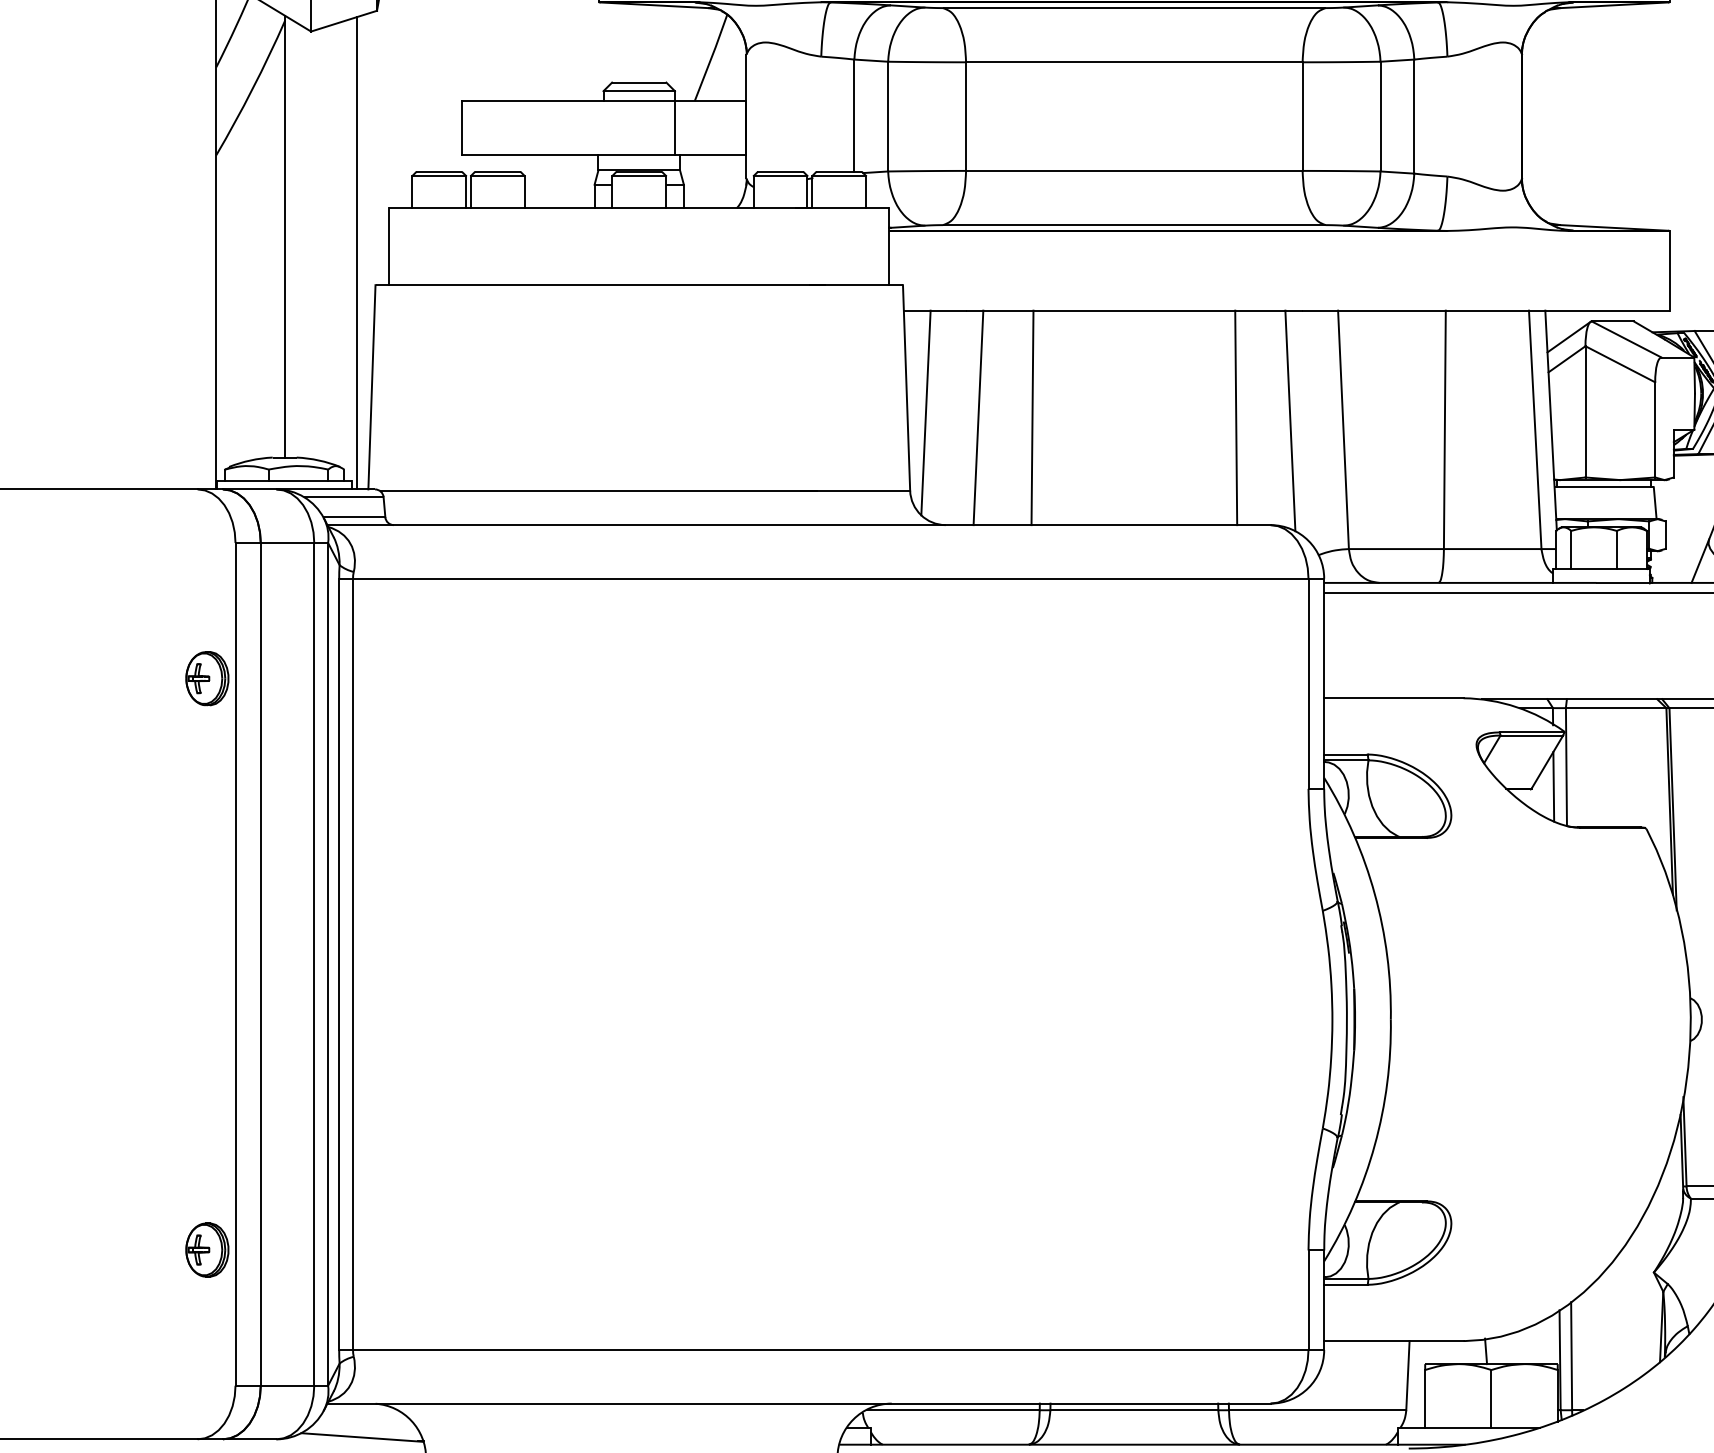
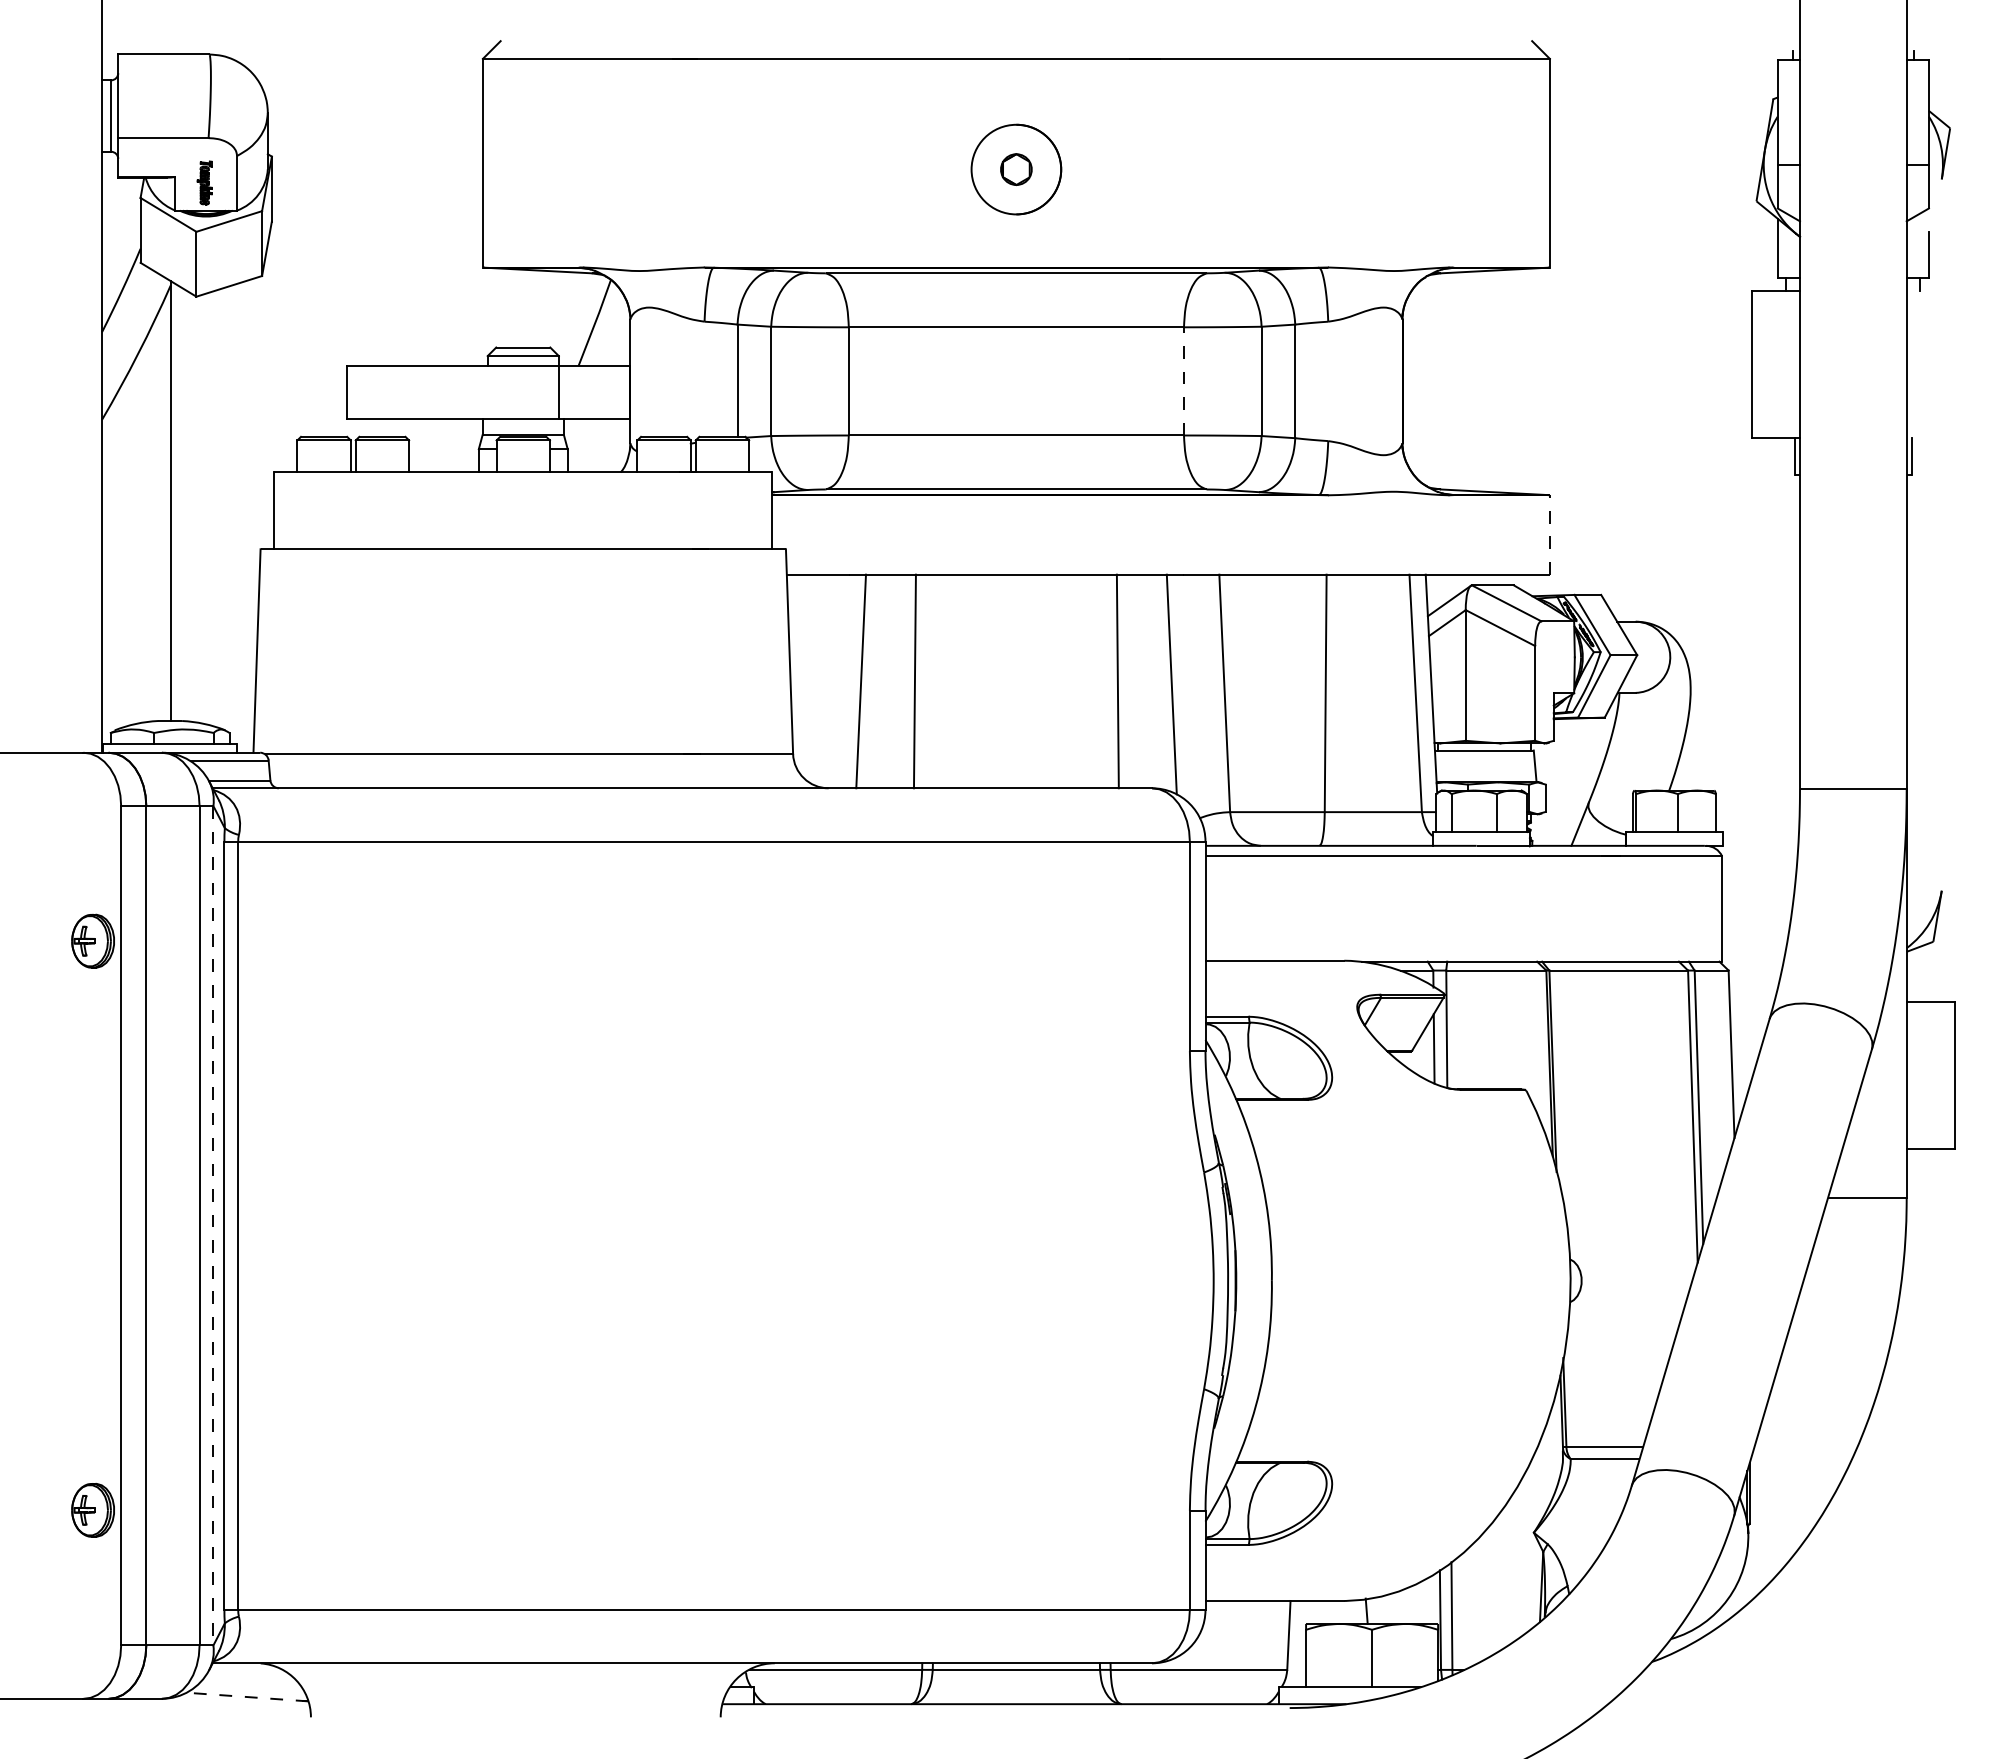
line: (1302, 115) -> (1183, 380), solid -> dashed
line: (356, 253) -> (241, 517), removed
line: (1669, 270) -> (1549, 534), solid -> dashed
line: (925, 412) -> (808, 676), removed
line: (328, 964) -> (213, 1225), solid -> dashed
line: (362, 1437) -> (247, 1697), solid -> dashed

